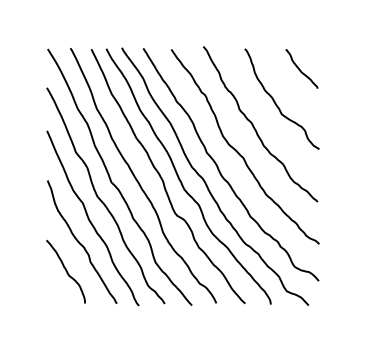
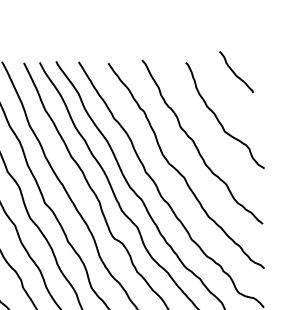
curve: (300, 69) -> (235, 72), moved

